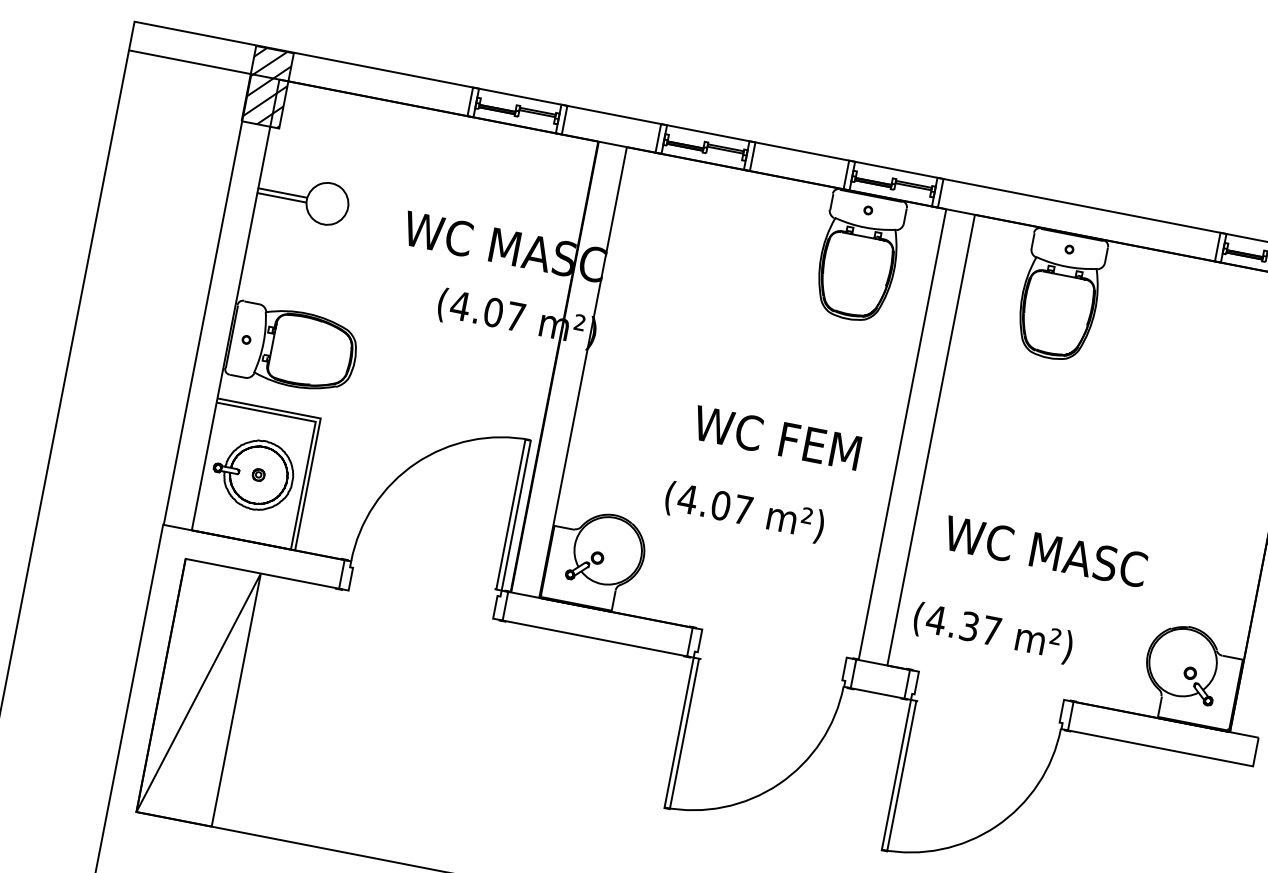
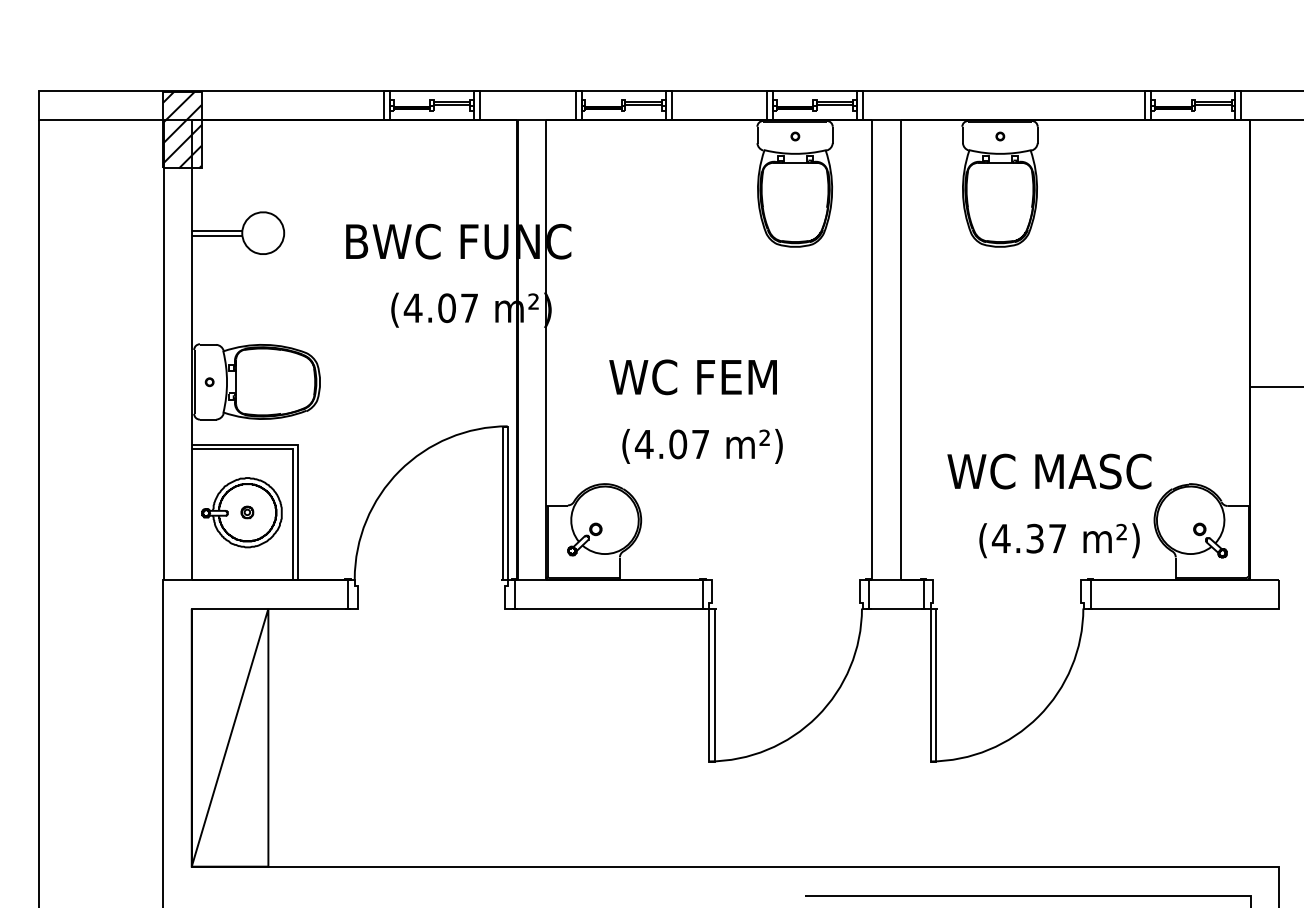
text: (516, 249) -> (457, 241), WC MASC -> BWC FUNC
text: (776, 438) -> (692, 377), moved
text: (744, 512) -> (702, 446), moved
text: (1045, 551) -> (1049, 471), moved
text: (993, 633) -> (1059, 540), moved

